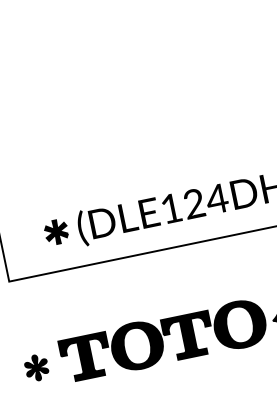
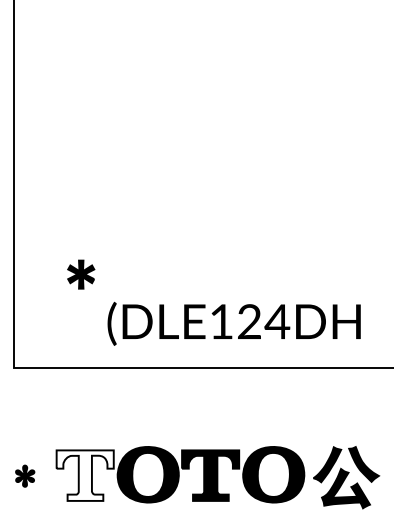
part: (56, 231) -> (81, 274), moved
fill: (85, 357) -> (84, 475), removed
part: (37, 368) -> (25, 476), size x0.7

